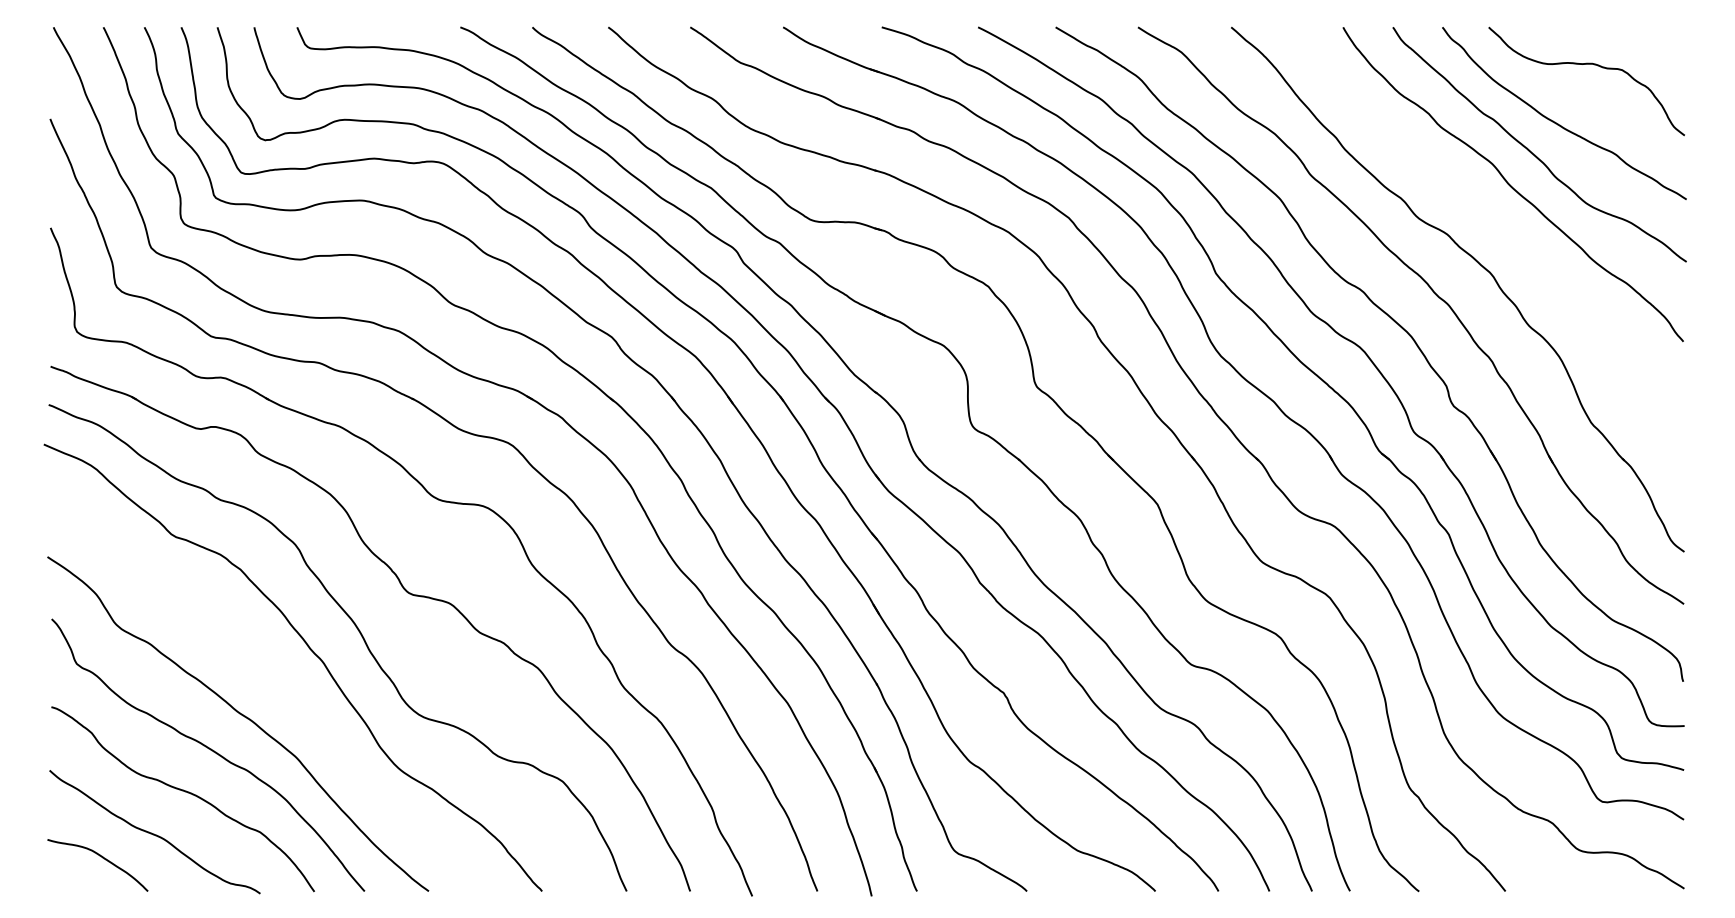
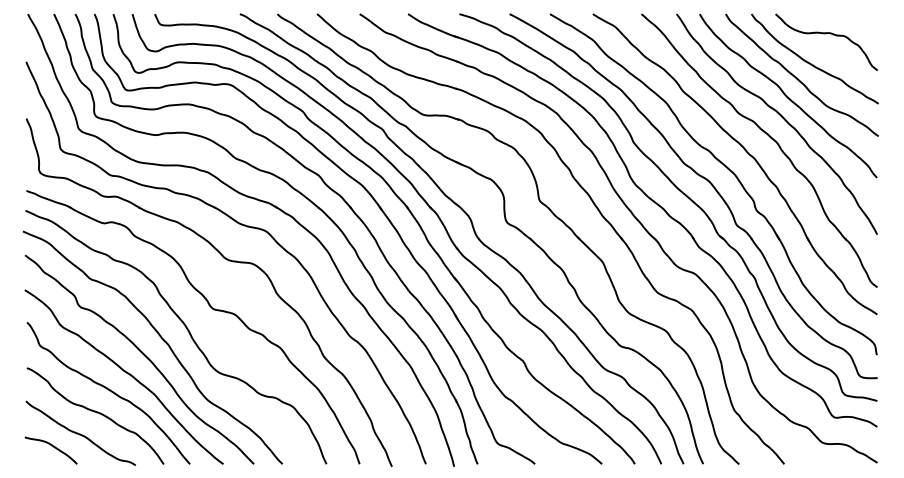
curve: (1500, 225) -> (781, 117), added
curve: (275, 682) -> (143, 355), added

